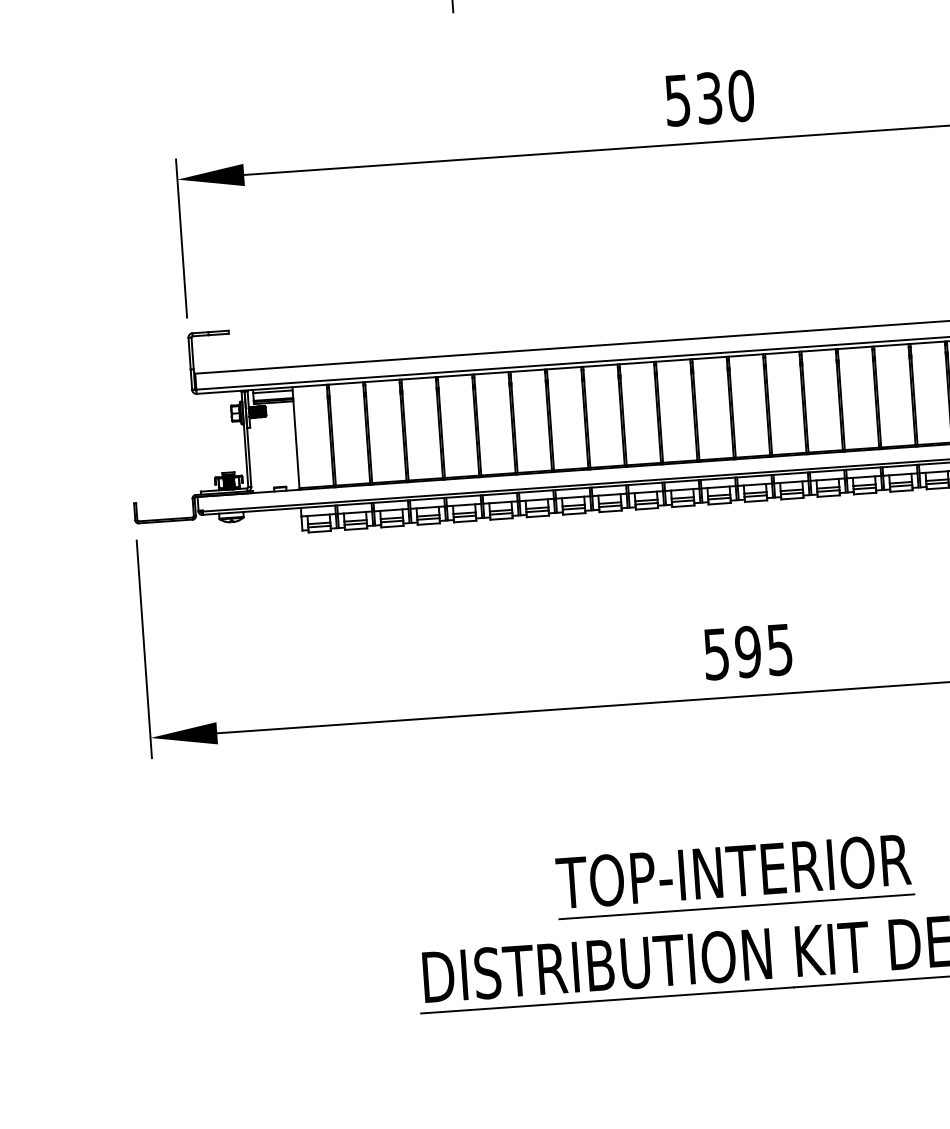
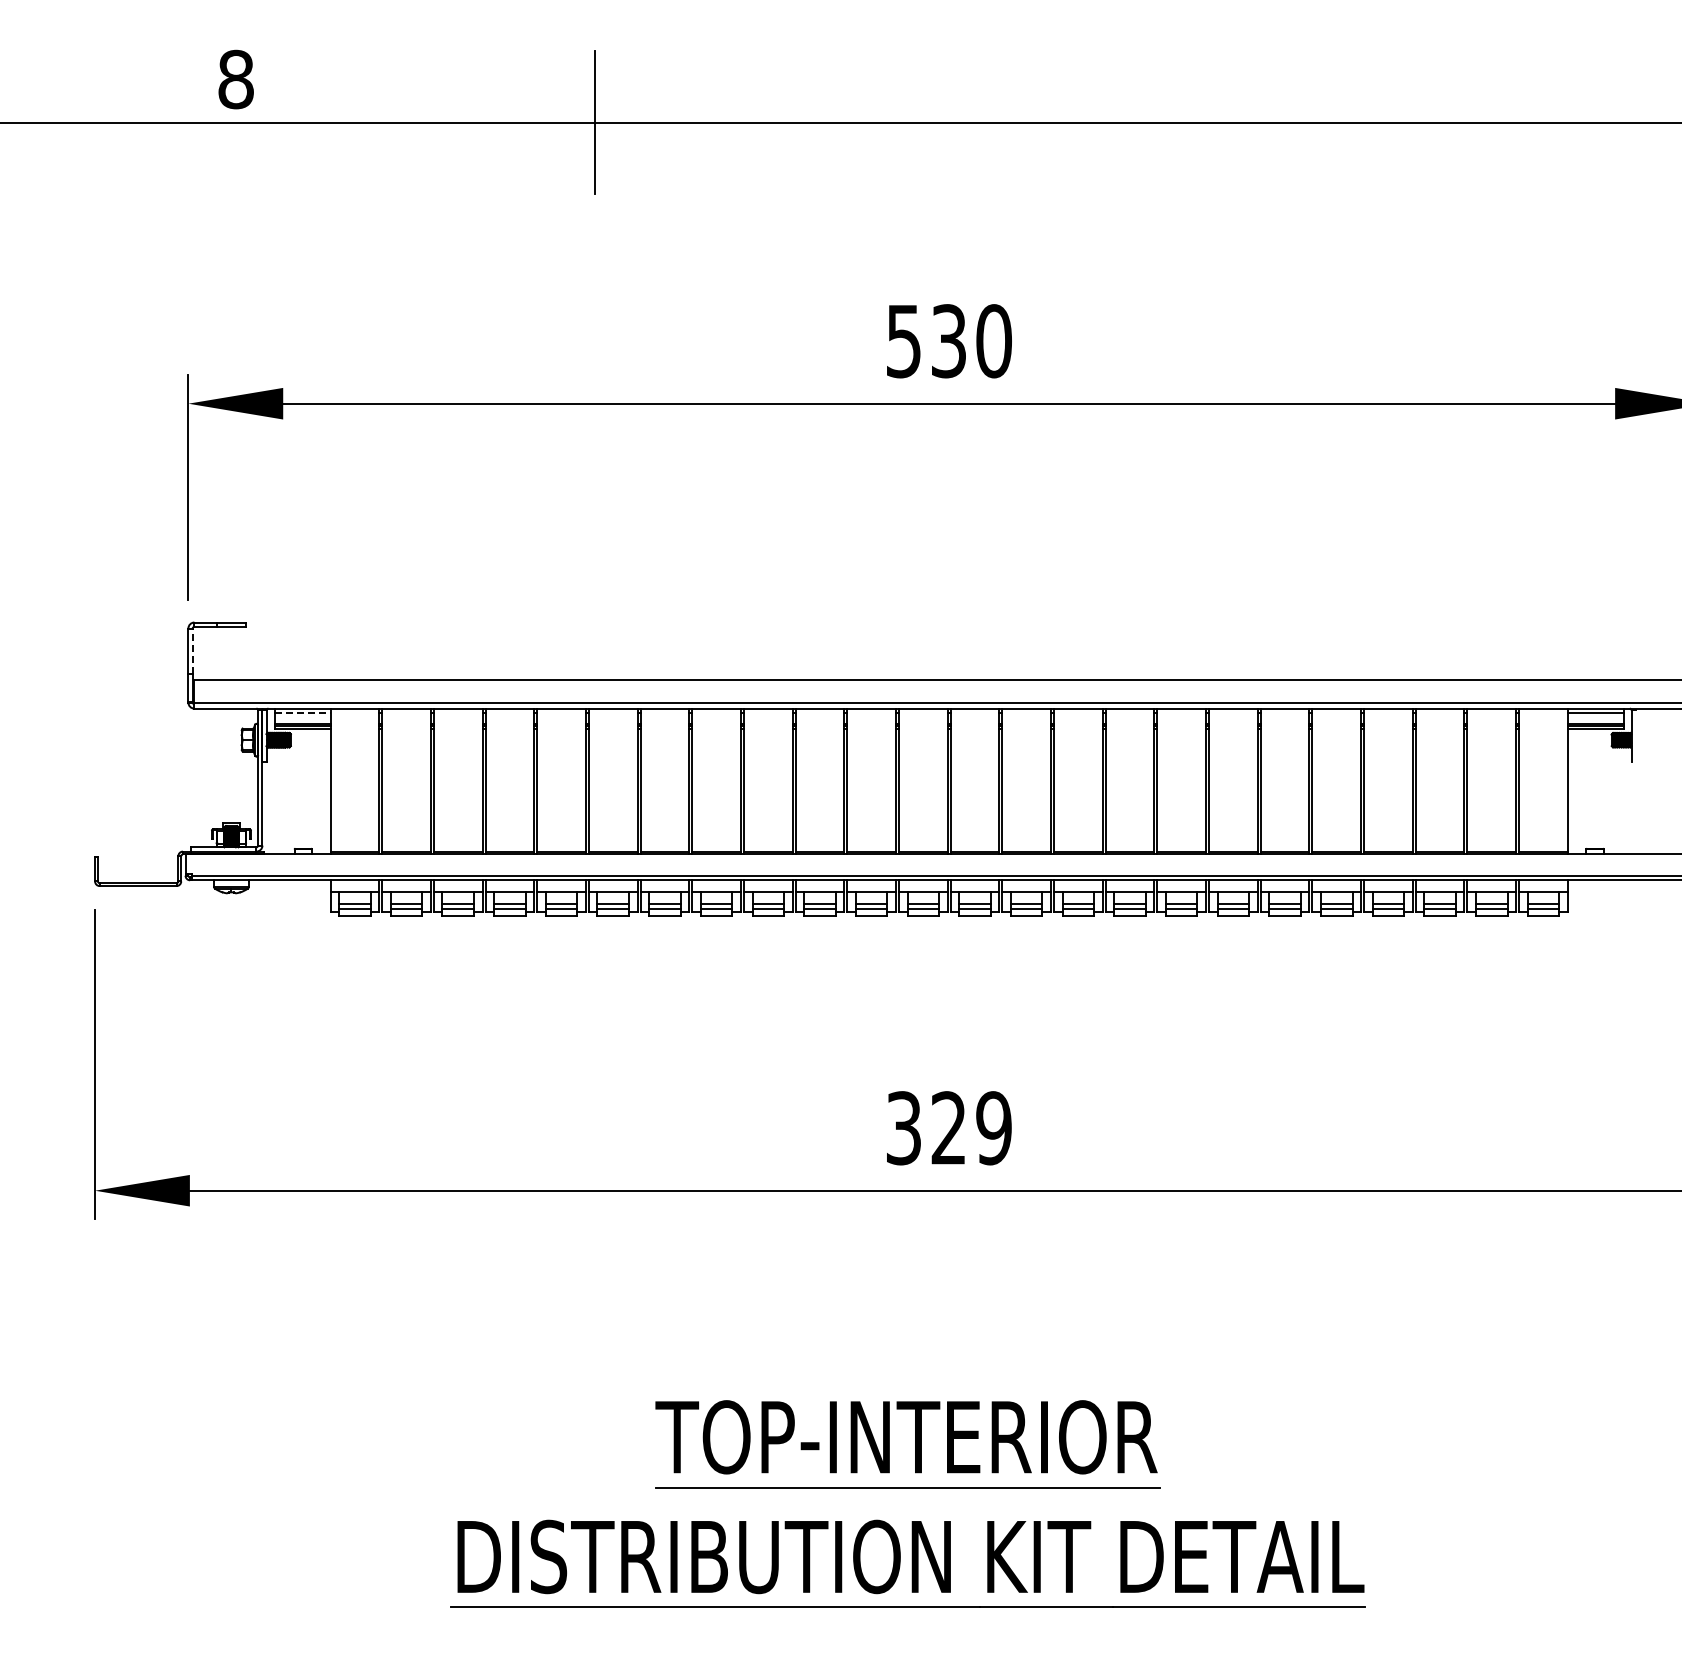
line: (192, 353) -> (192, 651), solid -> dashed
line: (272, 391) -> (302, 713), solid -> dashed
text: (748, 652) -> (949, 1128), 595 -> 329

